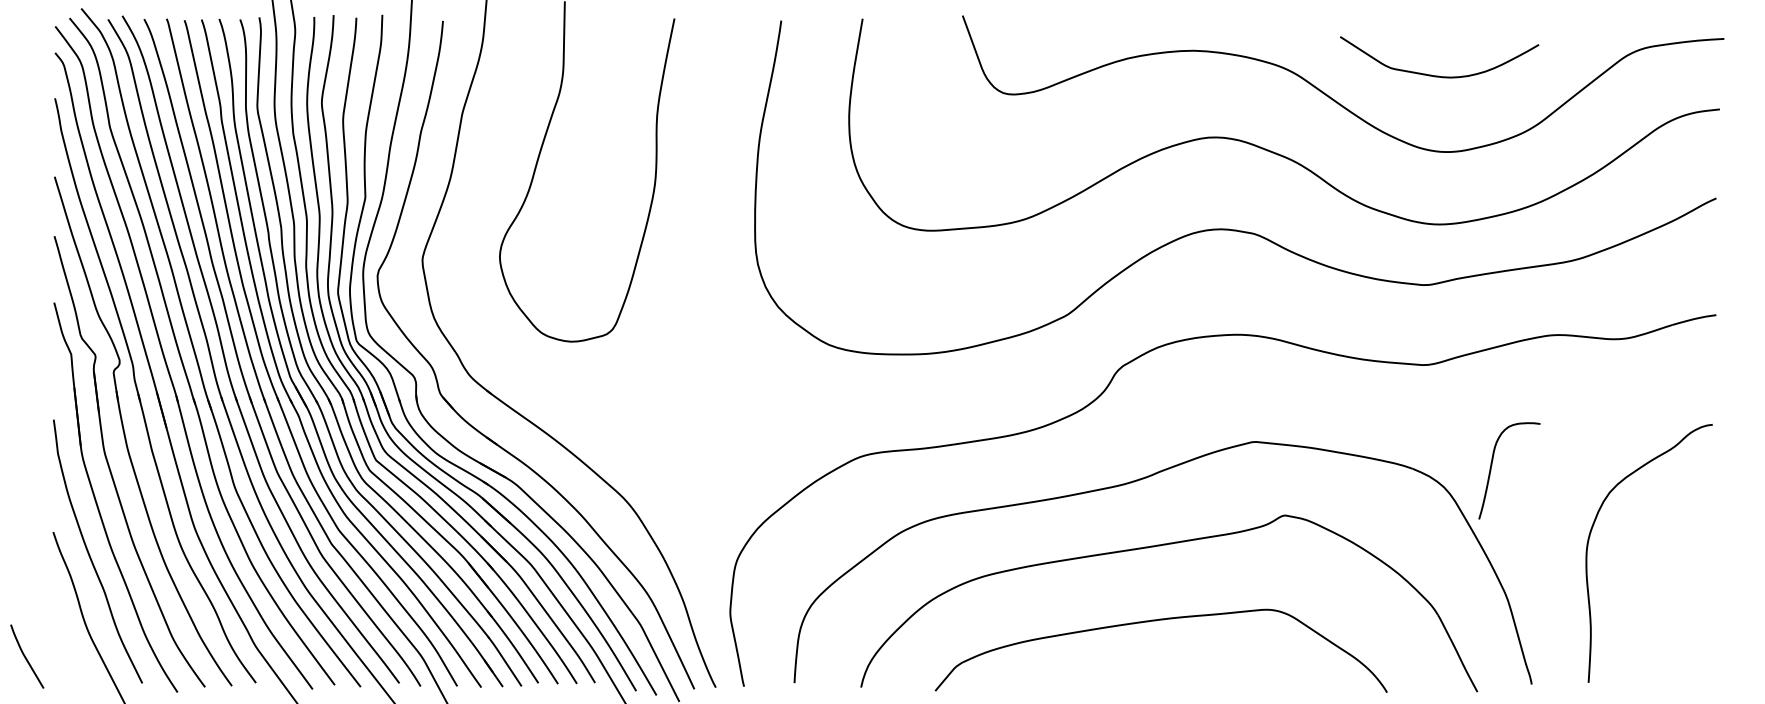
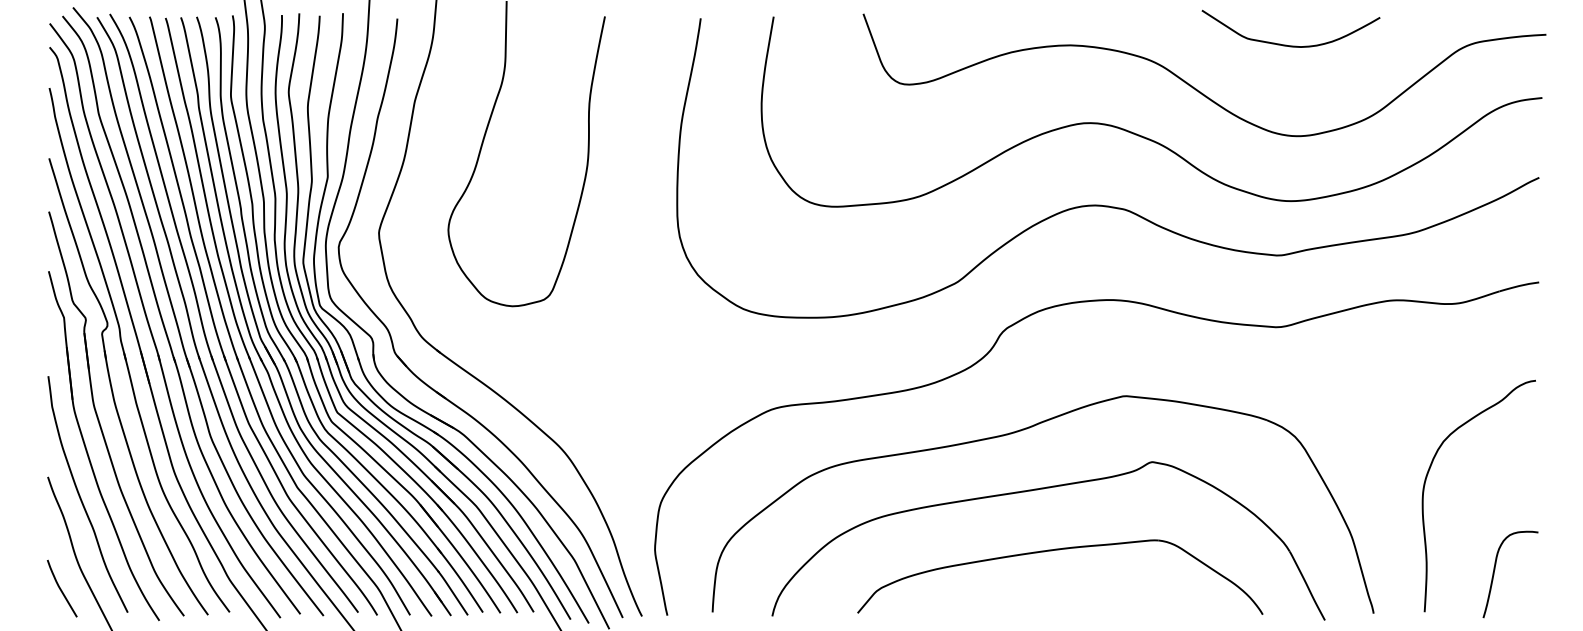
curve: (1438, 75) -> (1290, 45), moved
curve: (1492, 465) -> (1495, 569), moved
part: (1156, 621) -> (1056, 550), moved
curve: (26, 657) -> (61, 589), moved

